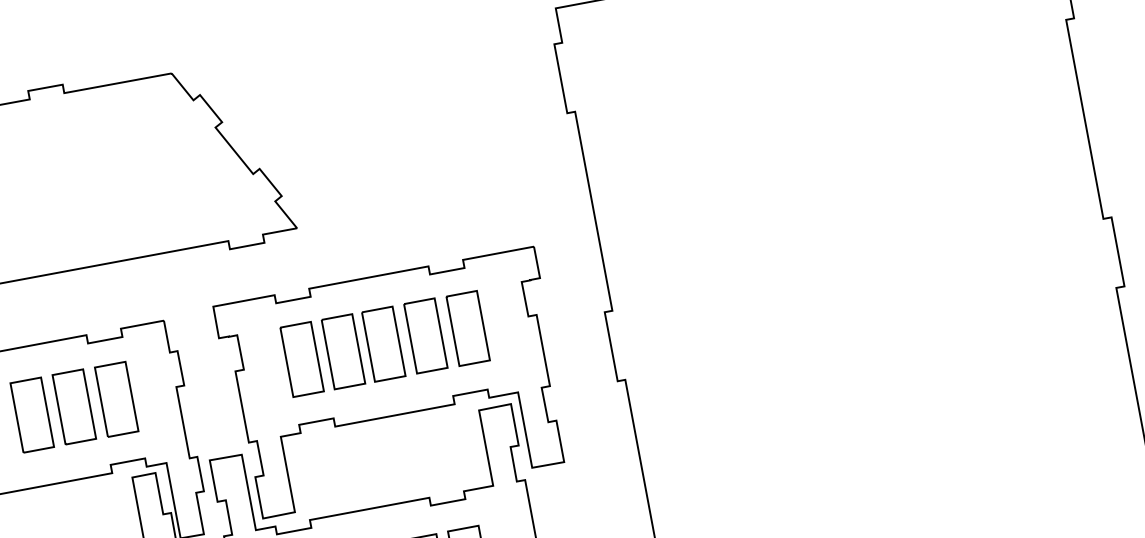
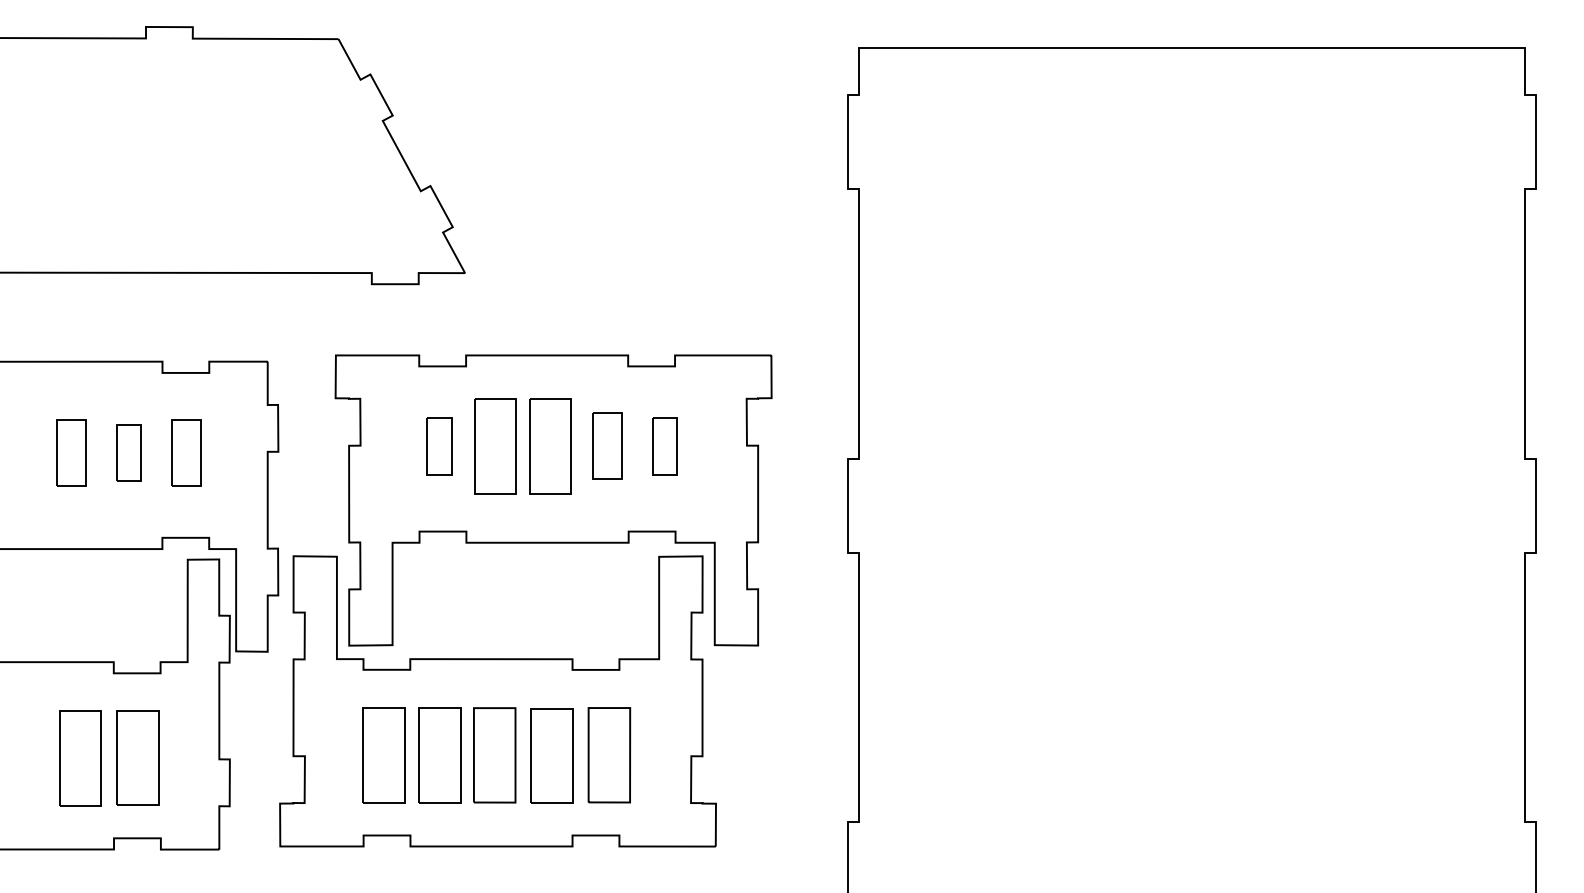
part: (467, 328) -> (664, 446), size x0.6
part: (425, 335) -> (607, 445), size x0.7
part: (302, 359) -> (439, 446), size x0.6
part: (116, 399) -> (186, 453), size x0.7
part: (73, 406) -> (128, 452), size x0.6
part: (32, 415) -> (71, 453), size x0.7

